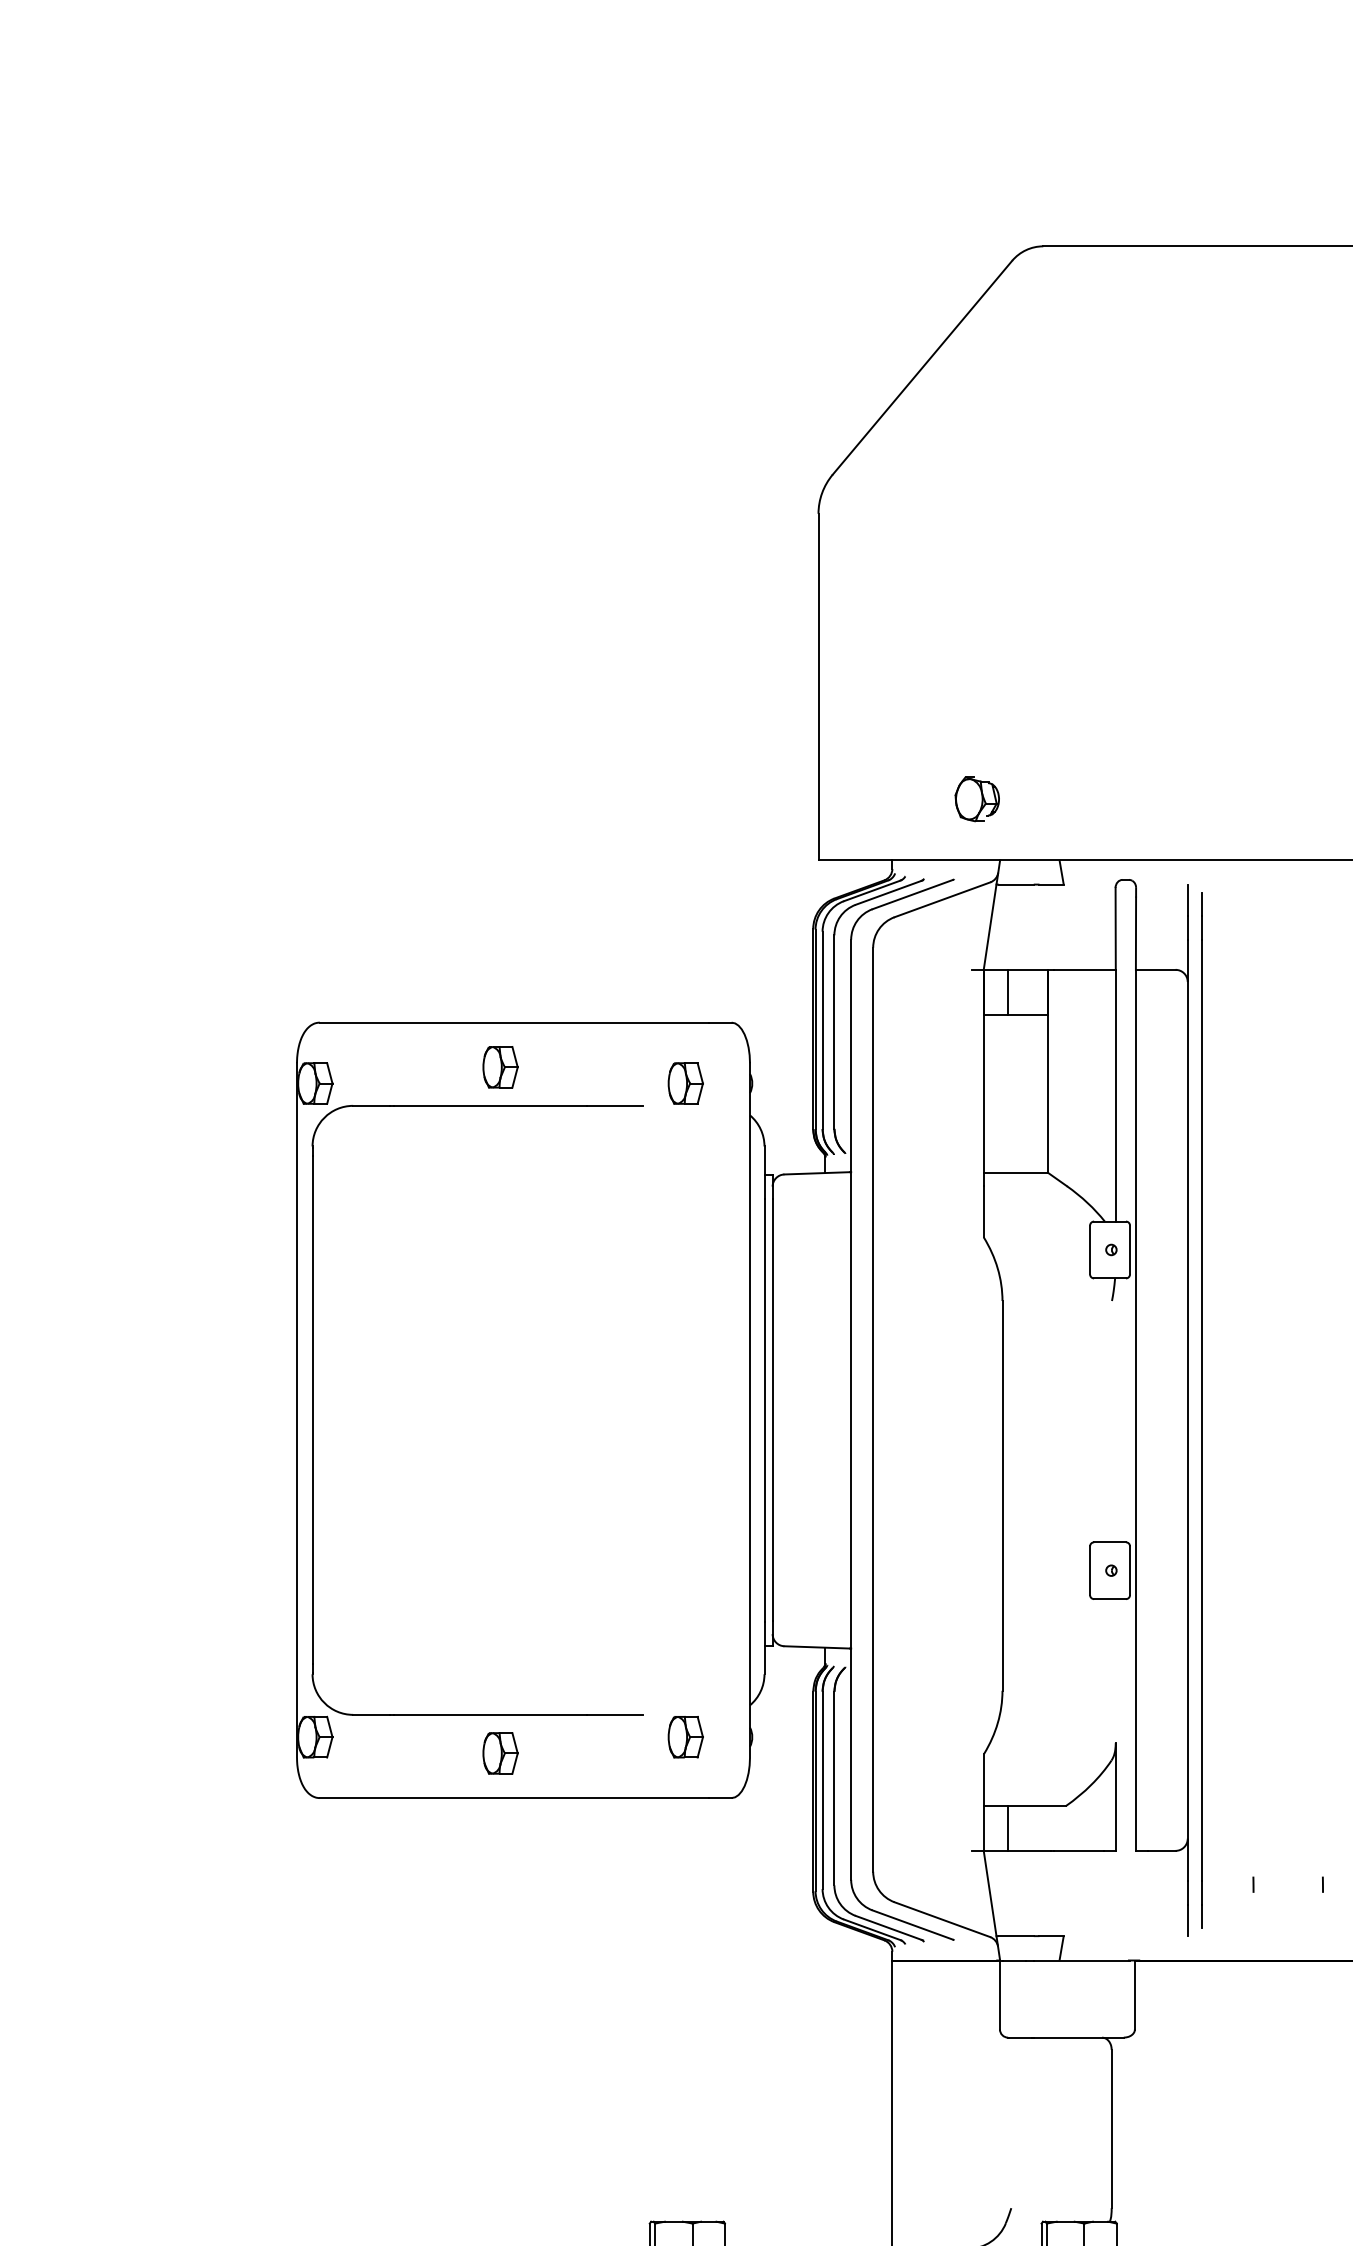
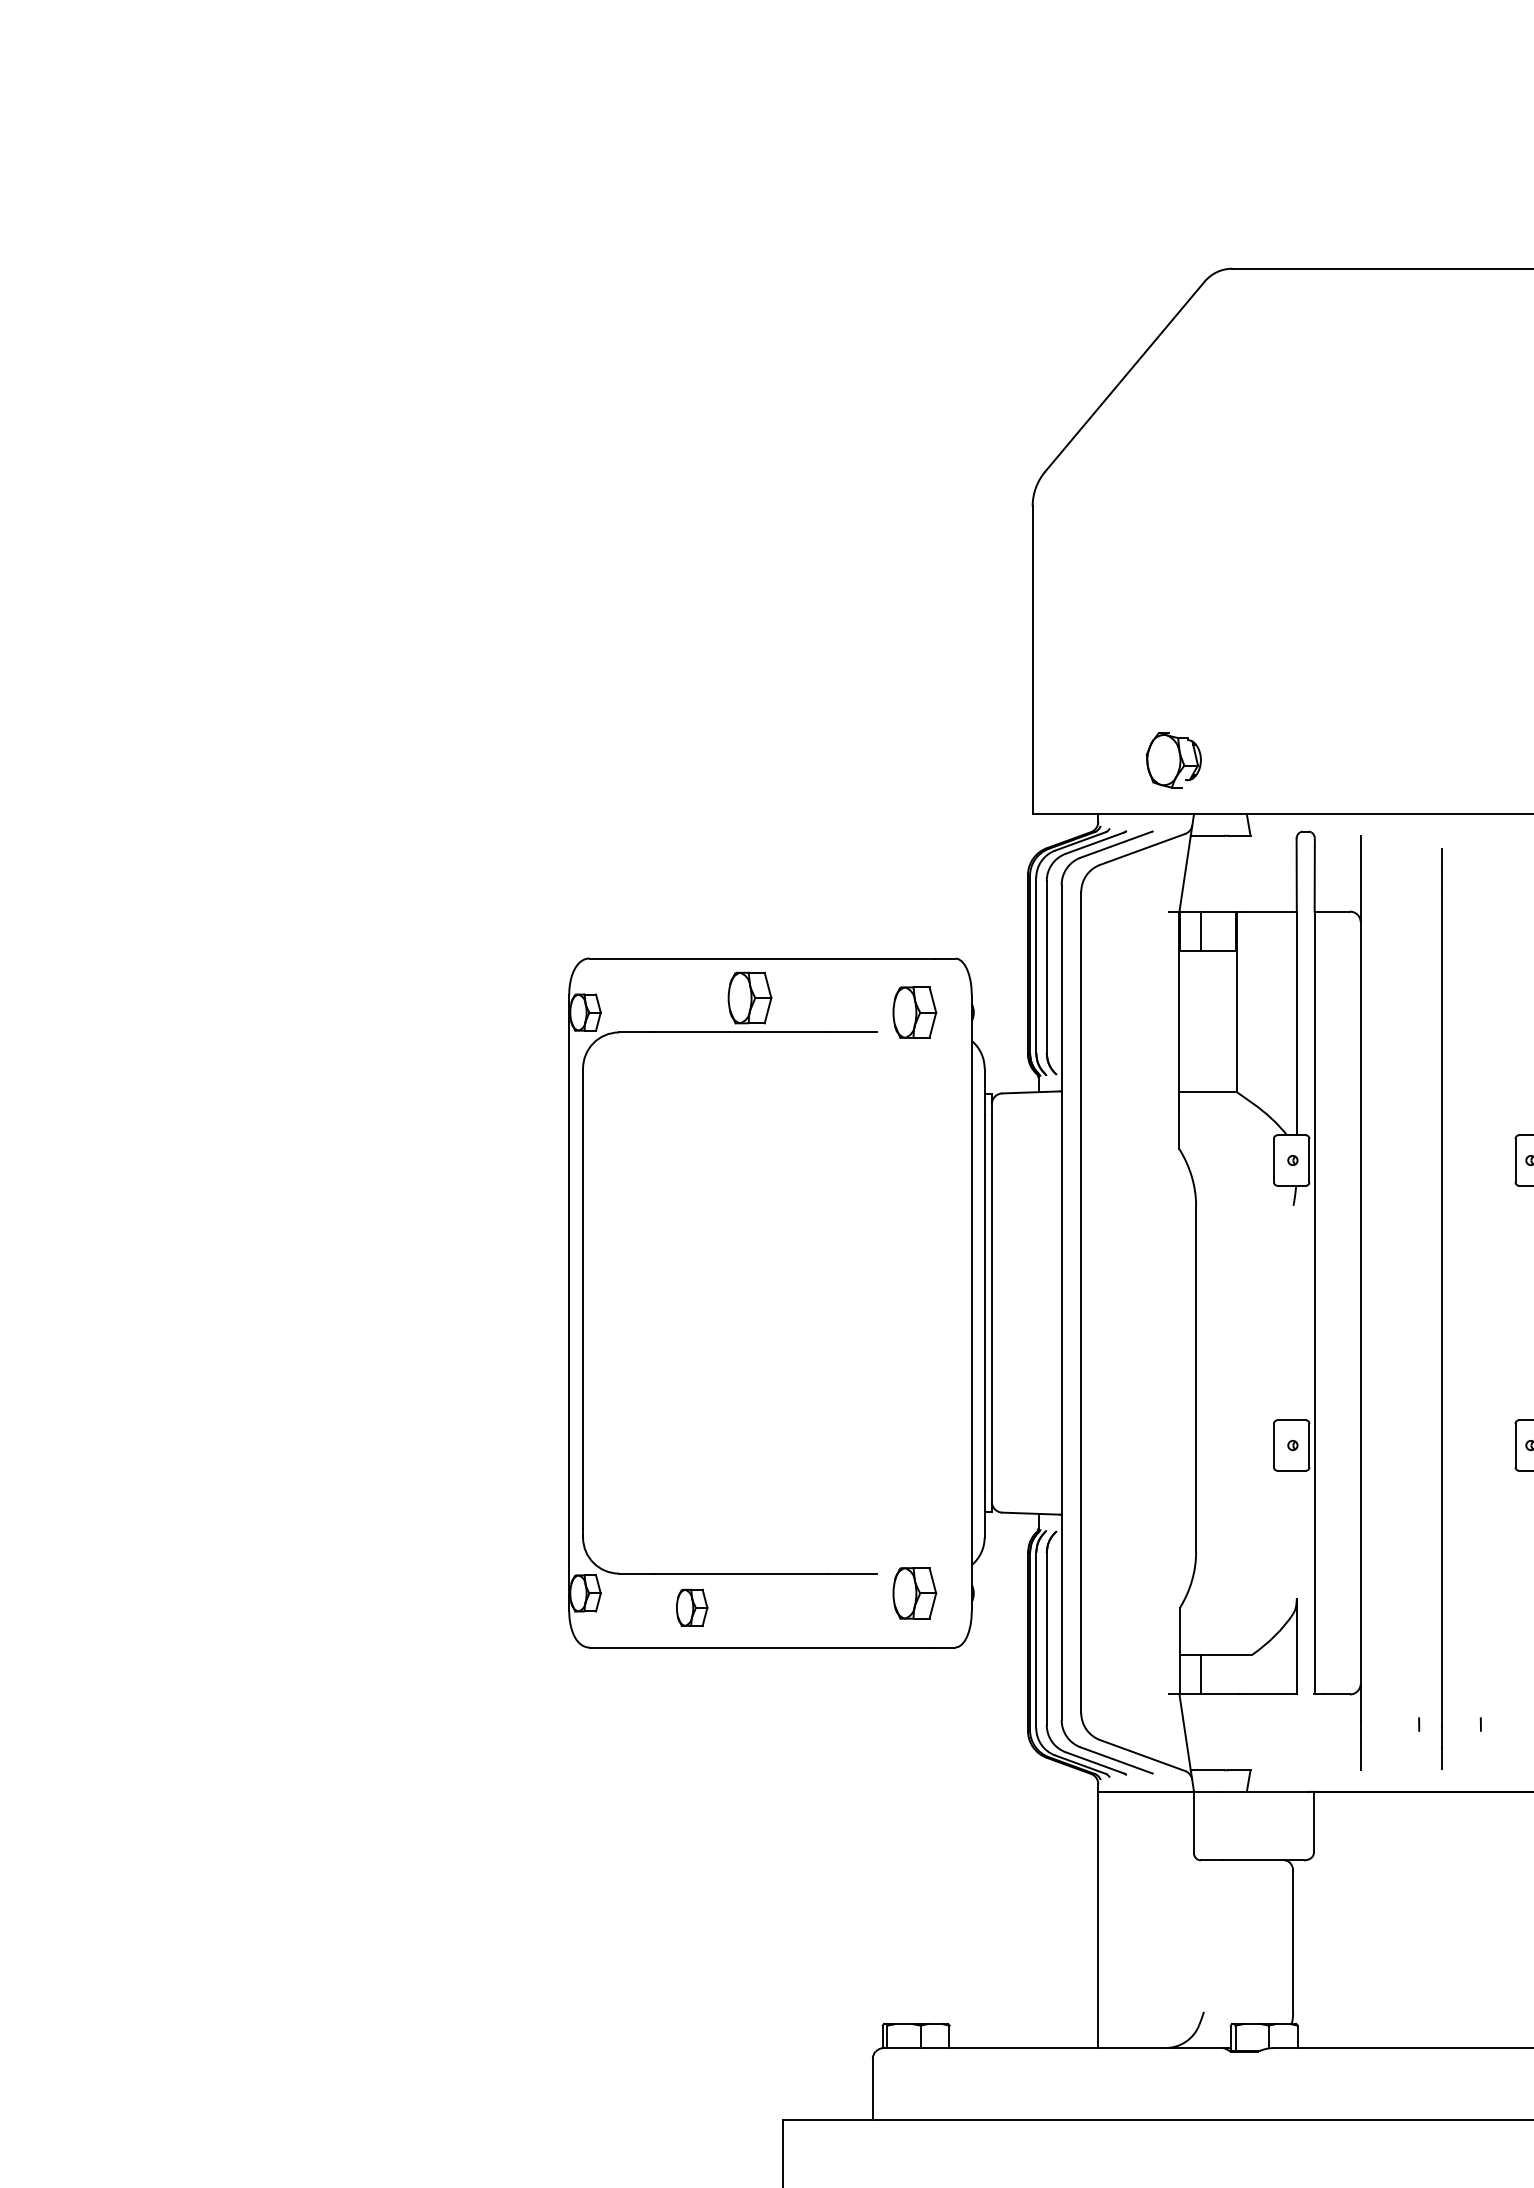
part: (977, 798) -> (1173, 759), size x1.4
part: (500, 1067) -> (750, 998), size x1.4
part: (685, 1083) -> (914, 1012), size x1.4
line: (1200, 1409) -> (1441, 1308), moved
part: (685, 1737) -> (914, 1593), size x1.4
part: (500, 1753) -> (692, 1607), moved

